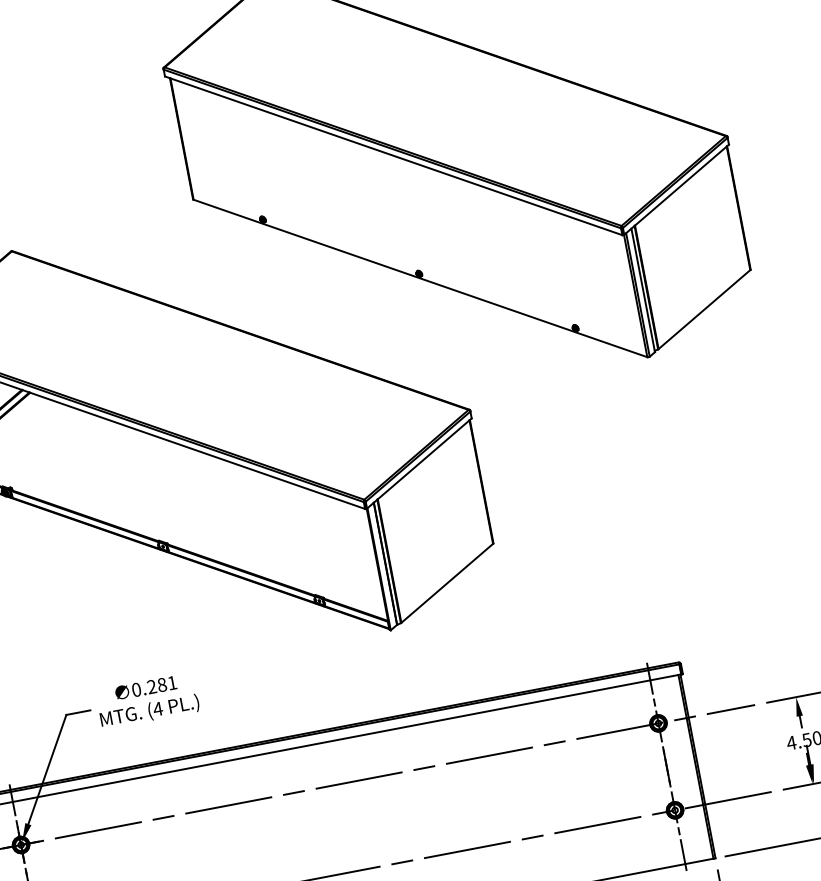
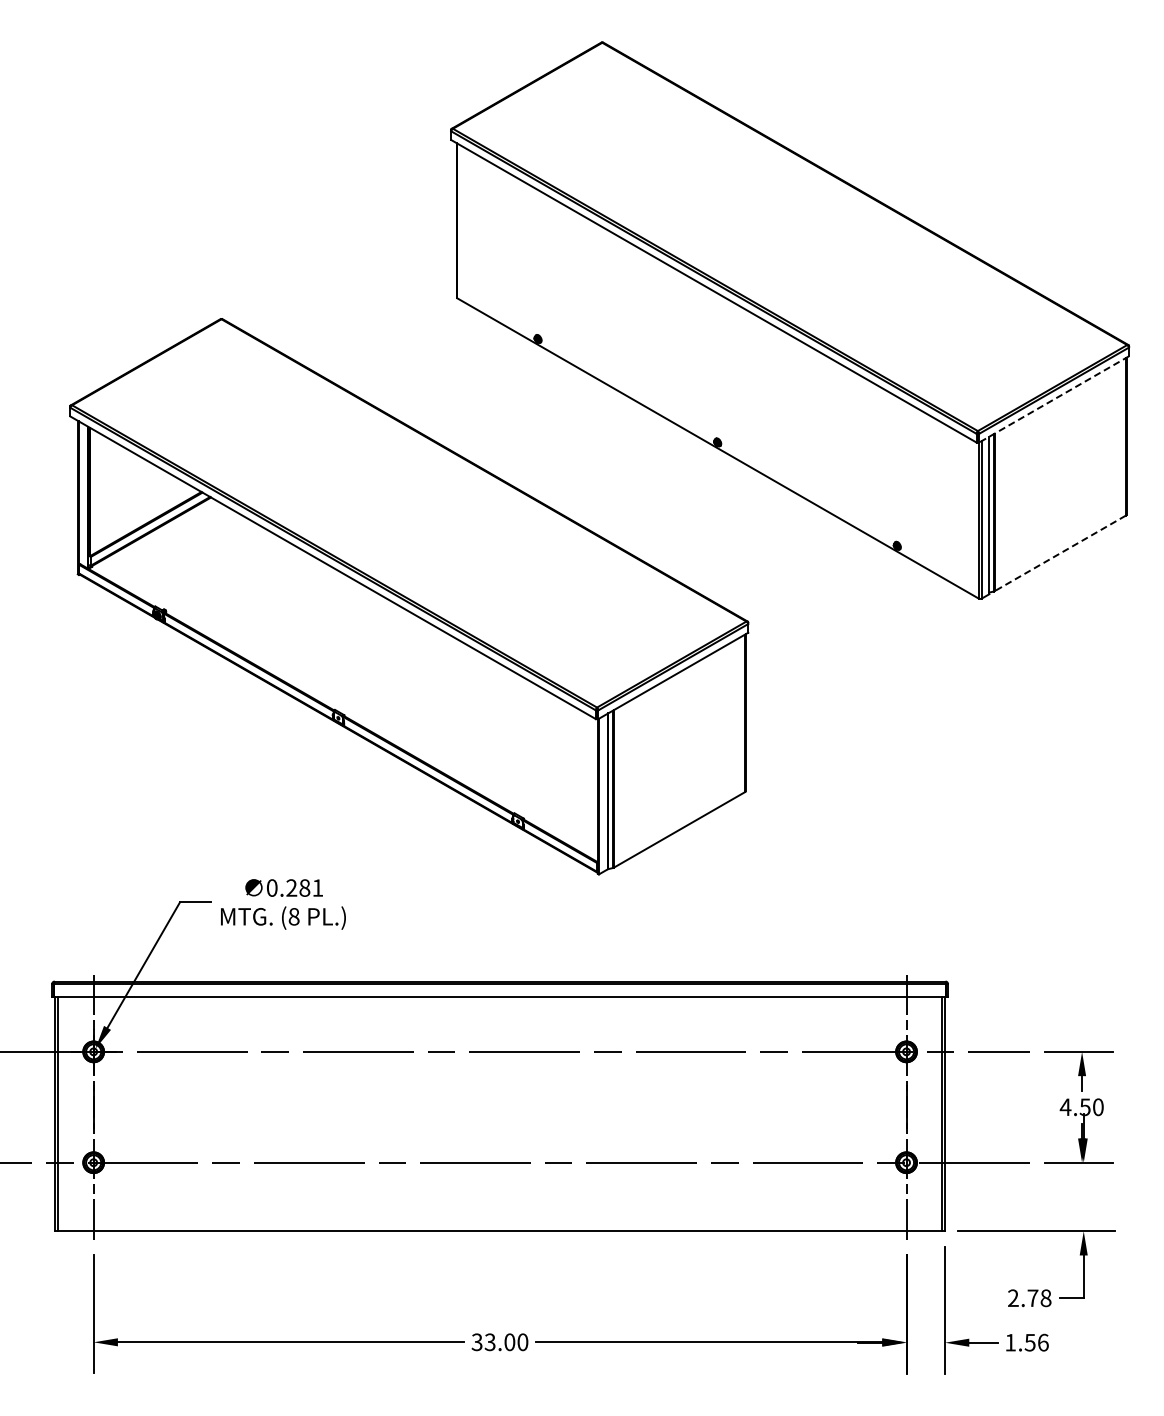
line: (676, 189) -> (1054, 399), solid -> dashed
line: (704, 309) -> (1060, 553), solid -> dashed
text: (157, 708) -> (293, 916), (4 -> (8

